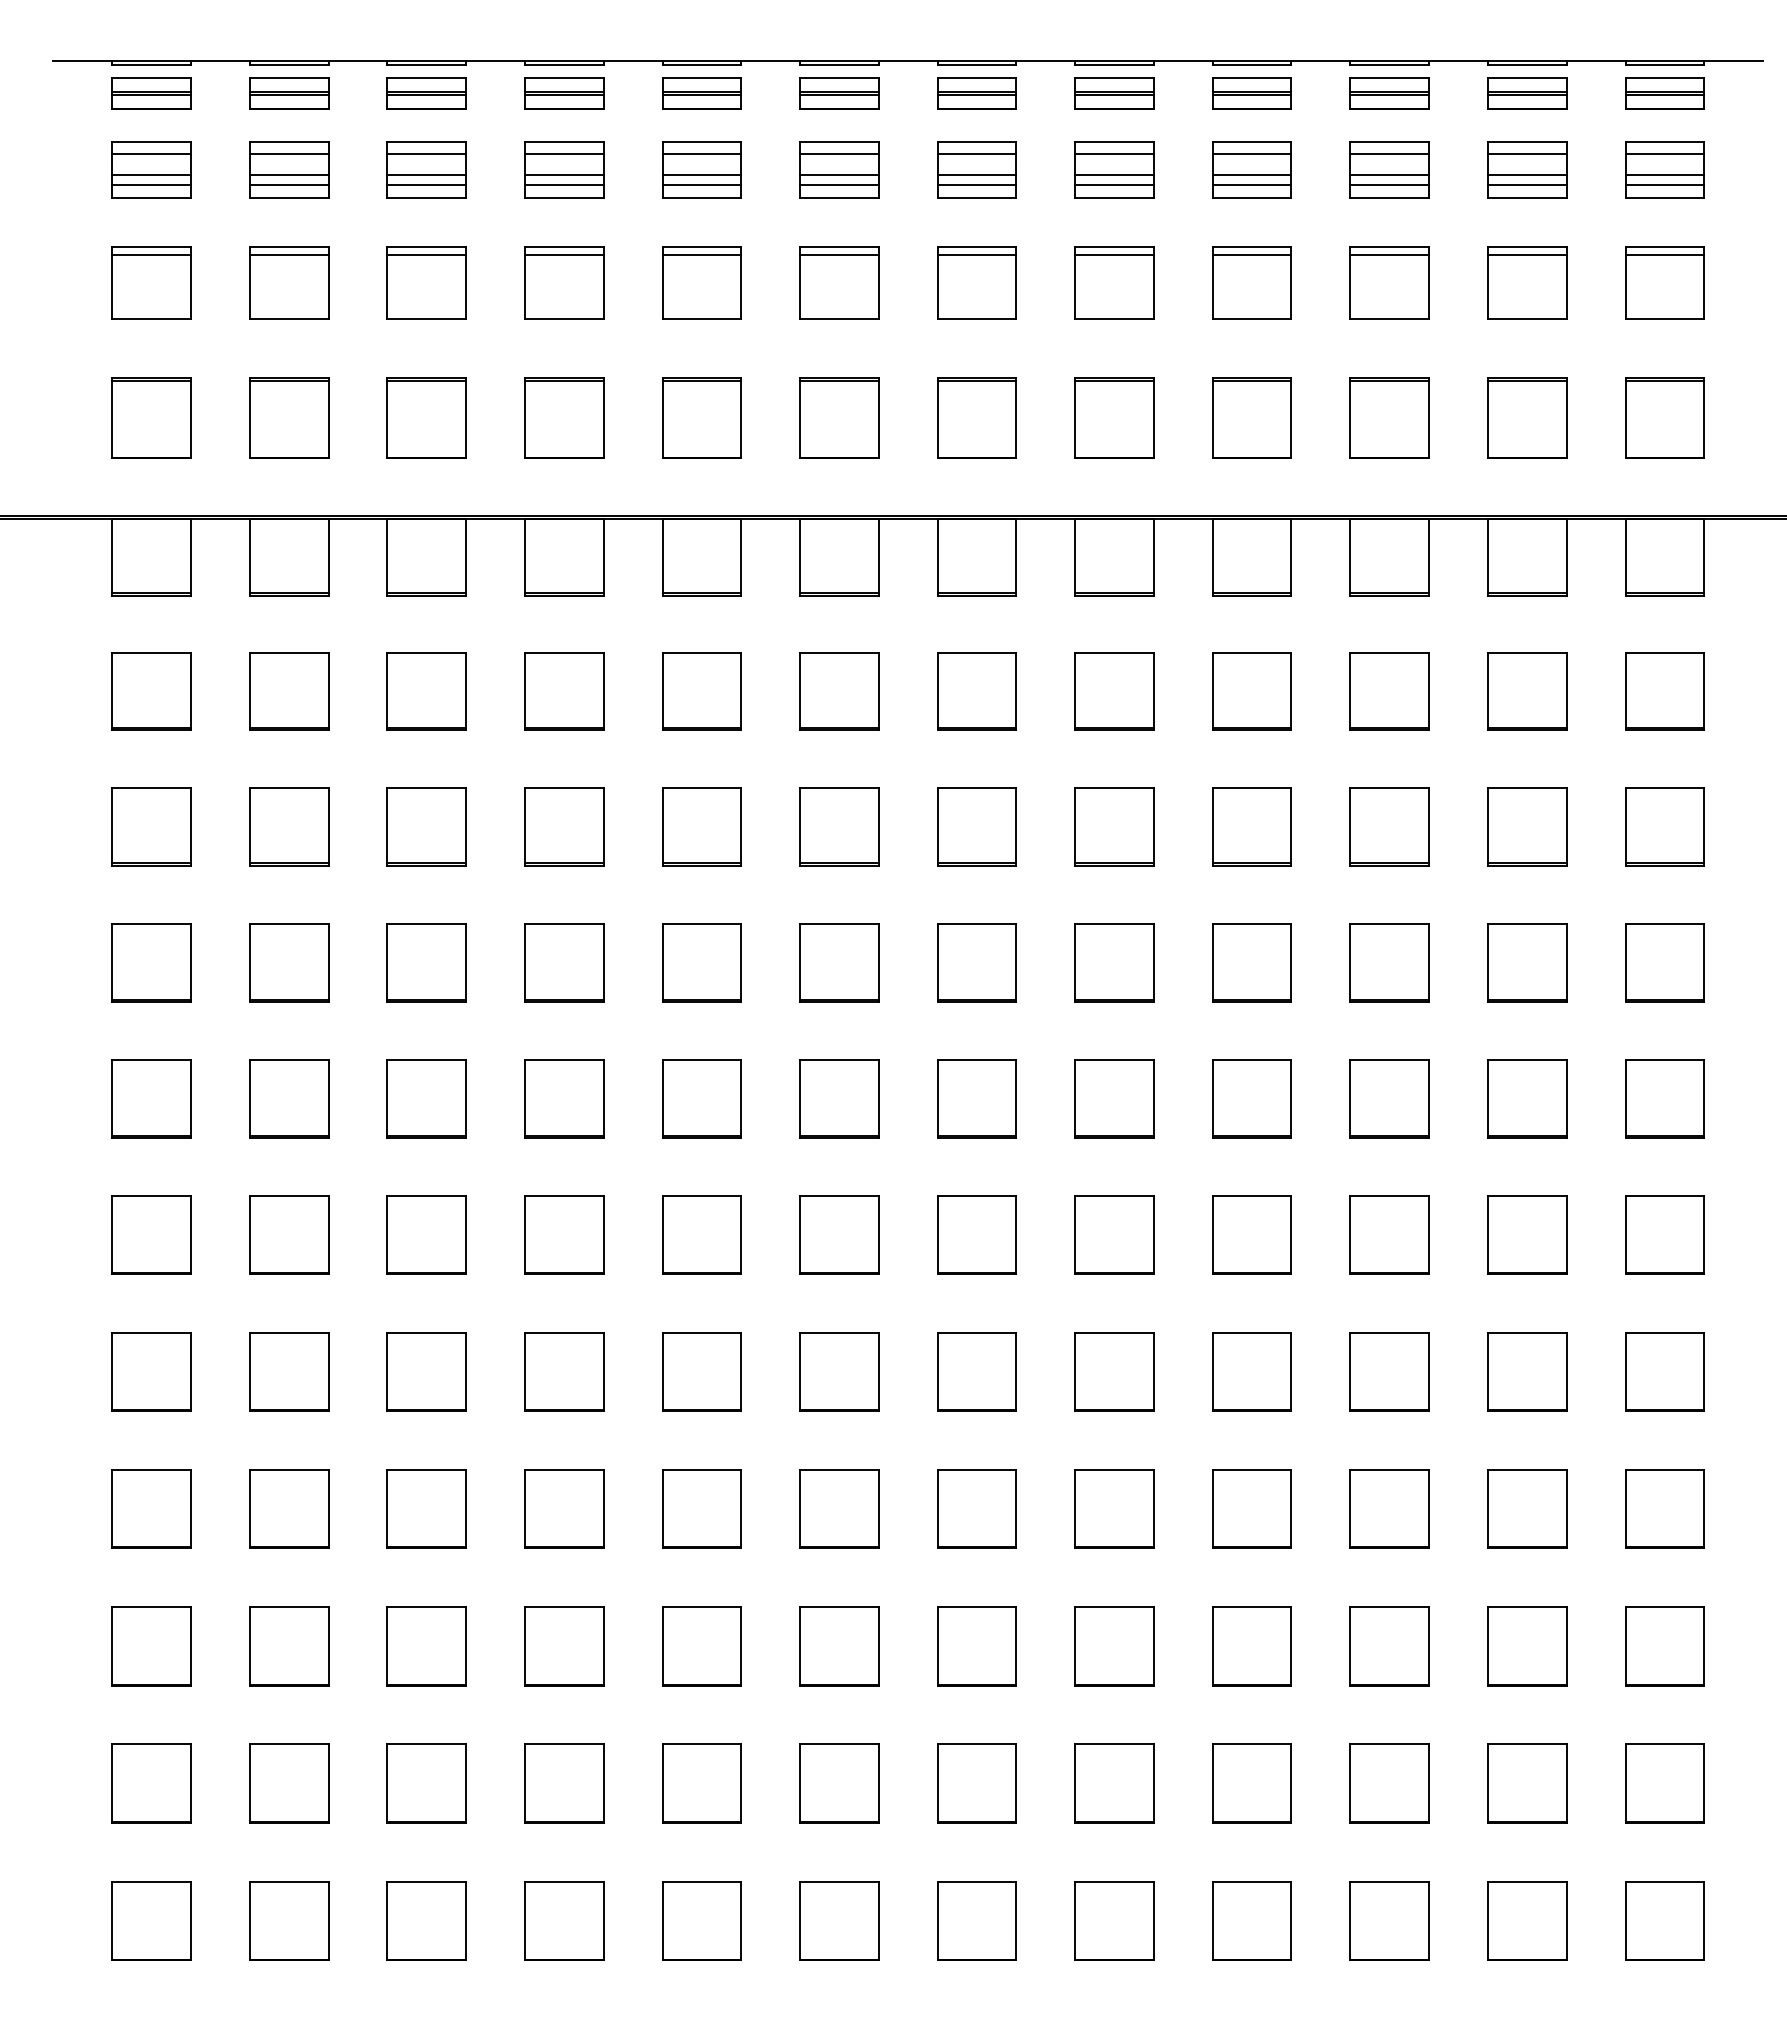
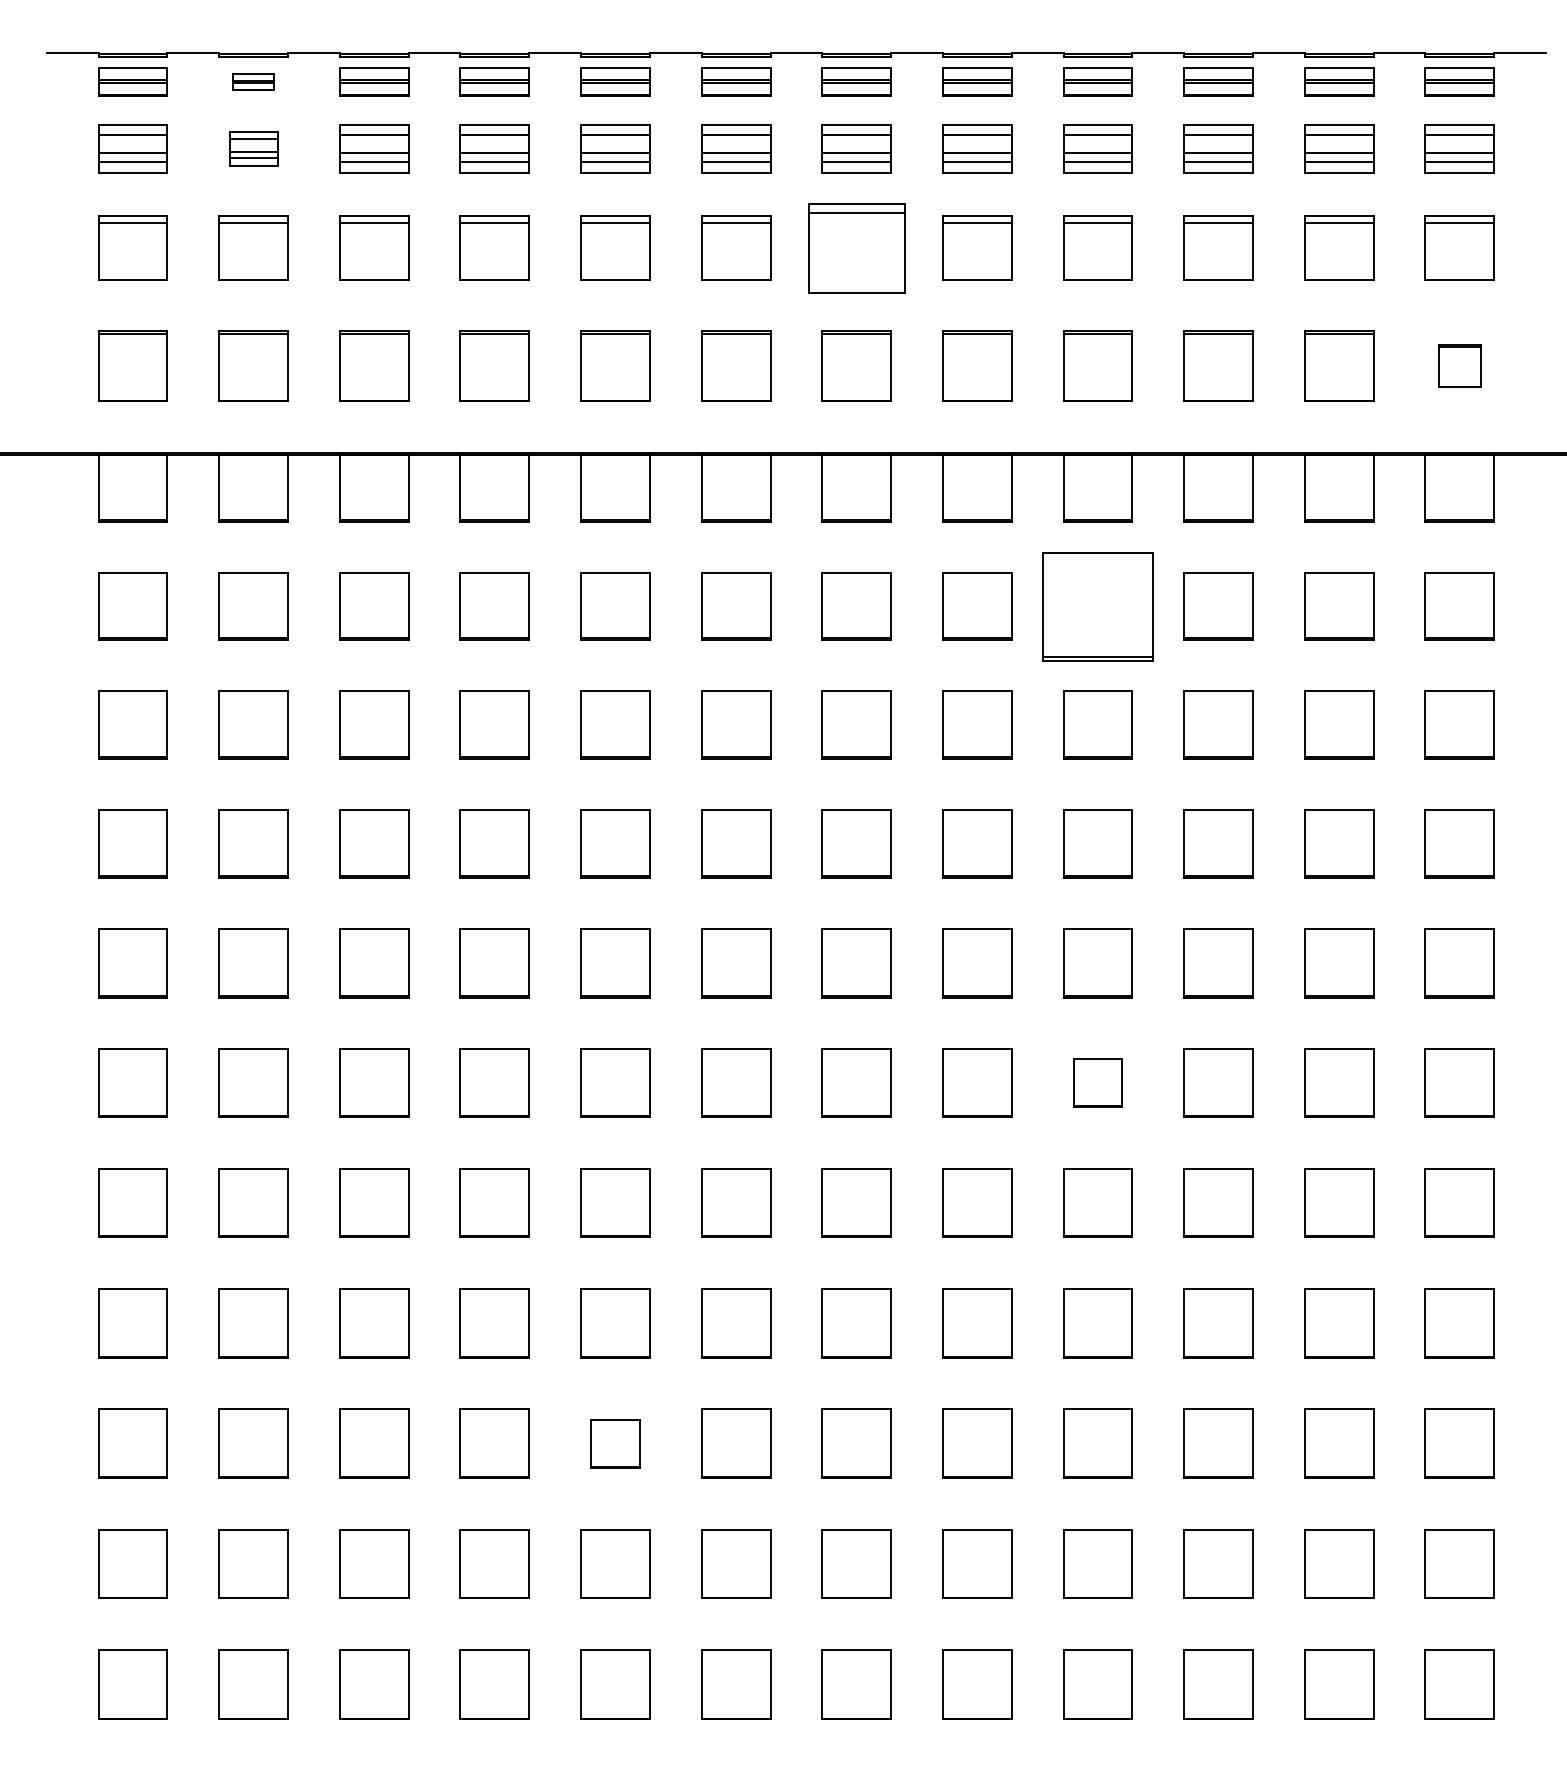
part: (289, 93) -> (253, 81), size x0.6
part: (289, 169) -> (253, 148), size x0.7
part: (976, 282) -> (856, 247), size x1.4
part: (1664, 417) -> (1459, 365), size x0.6
part: (1251, 691) -> (1097, 606), size x1.6
part: (1251, 1234) -> (1097, 1082), size x0.7
part: (701, 1646) -> (615, 1443), size x0.7

